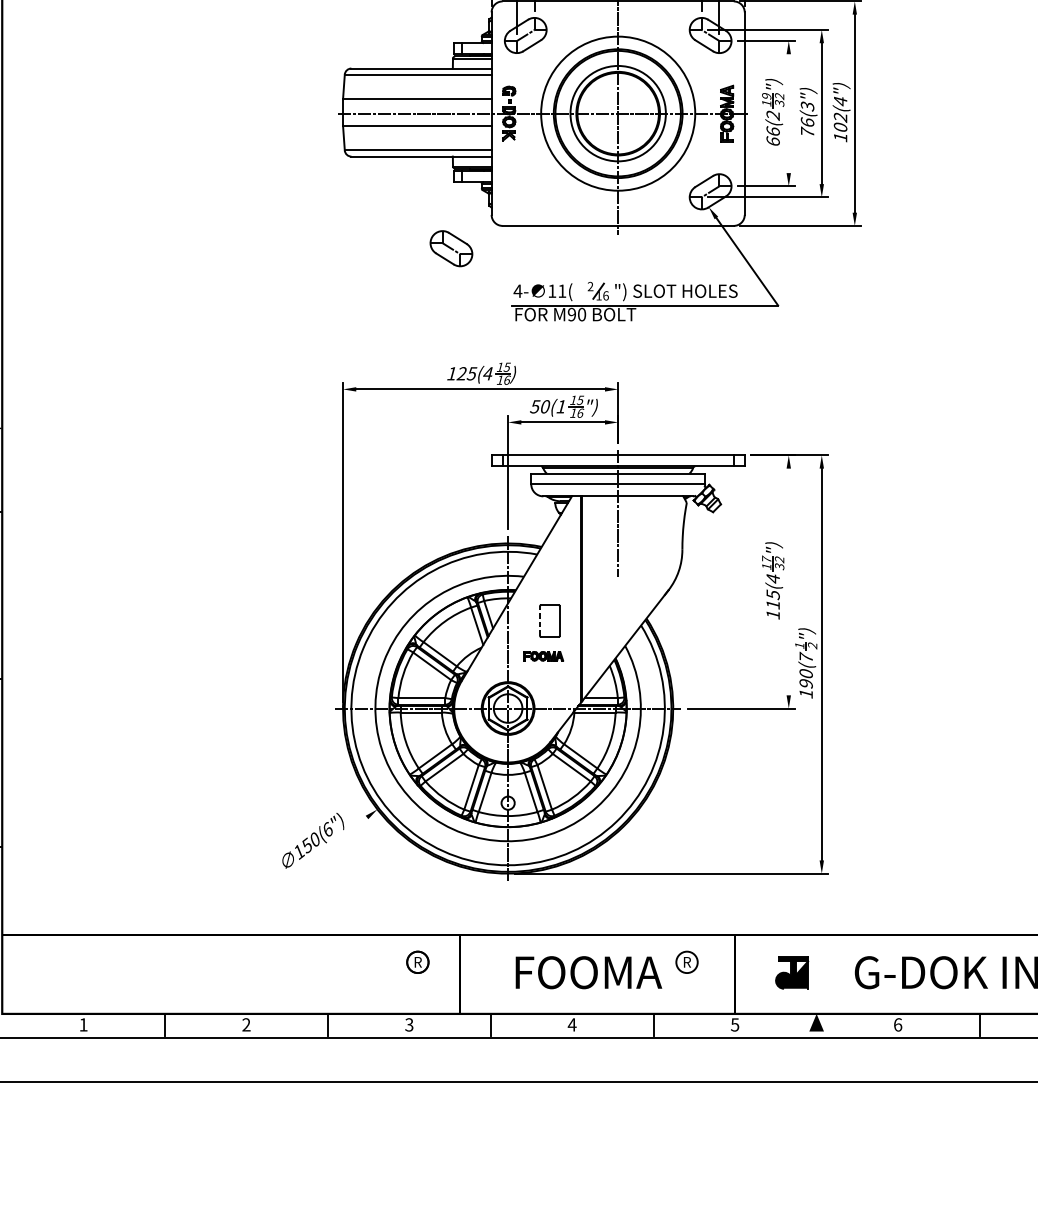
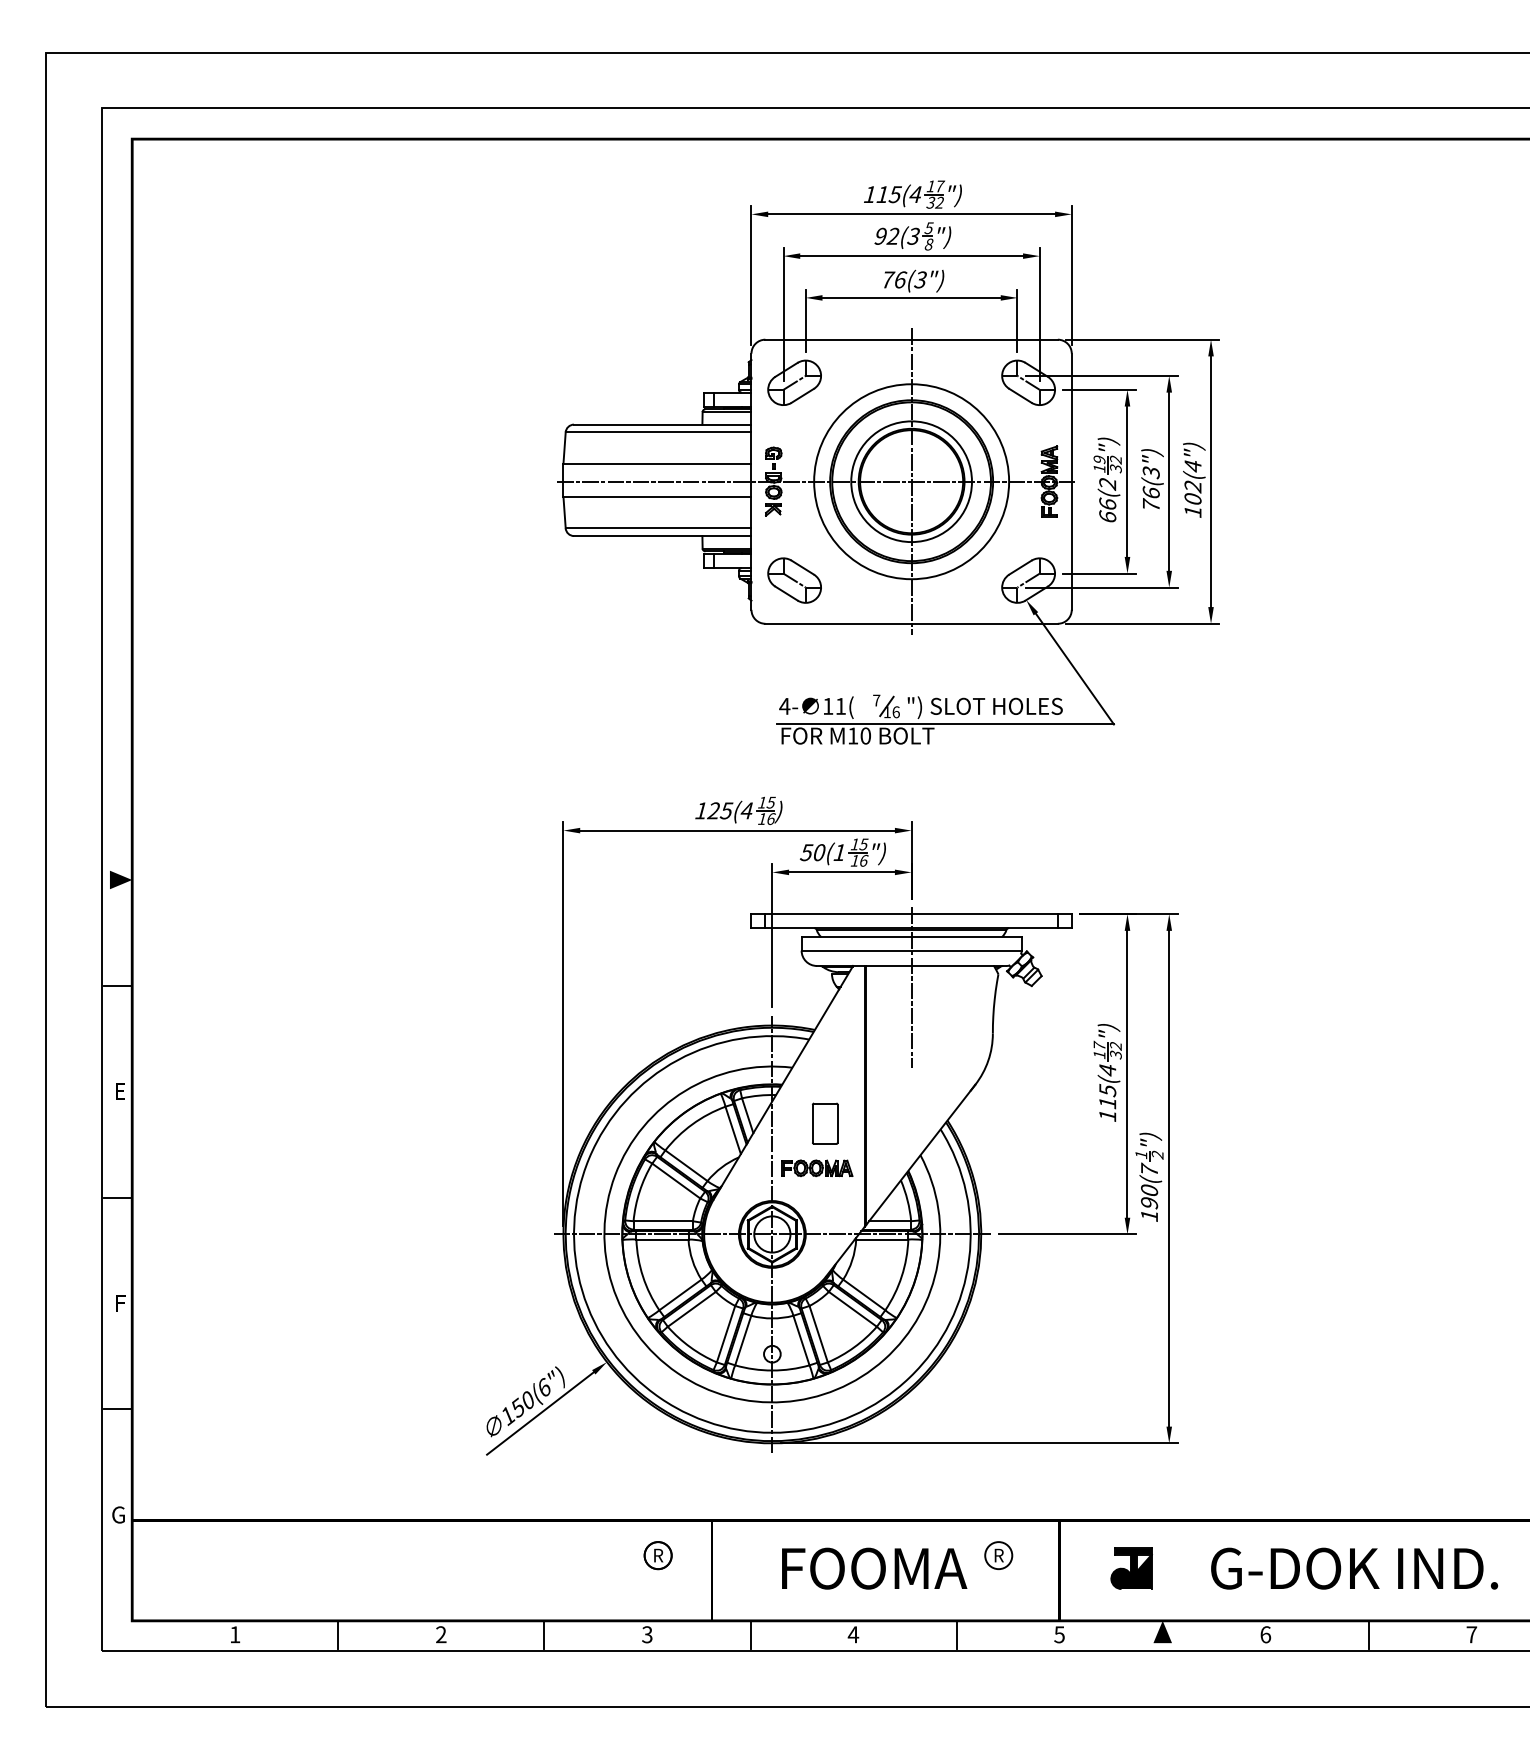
line: (788, 113) -> (1127, 481), added
part: (451, 248) -> (794, 580), moved
text: (590, 286) -> (876, 700), 2 -> 7
text: (572, 314) -> (853, 735), M90 -> M10
line: (788, 581) -> (1127, 1073), added
line: (539, 620) -> (812, 1123), dashed -> solid
part: (543, 656) -> (817, 1168), size x1.43
line: (324, 850) -> (540, 1413), added

